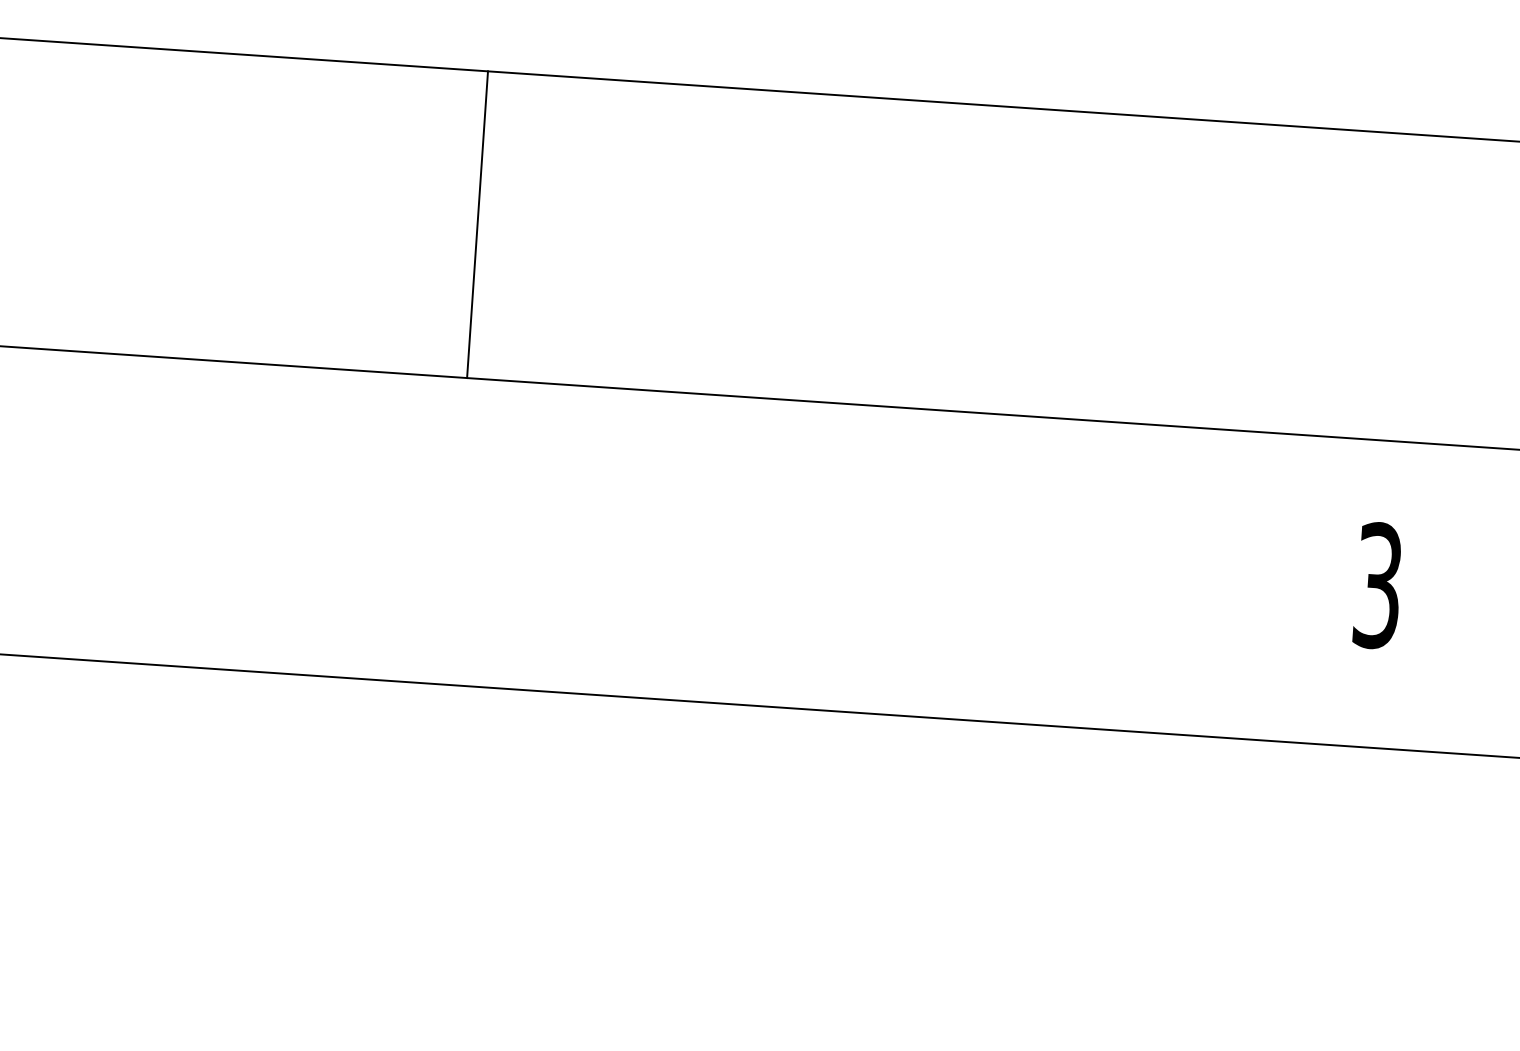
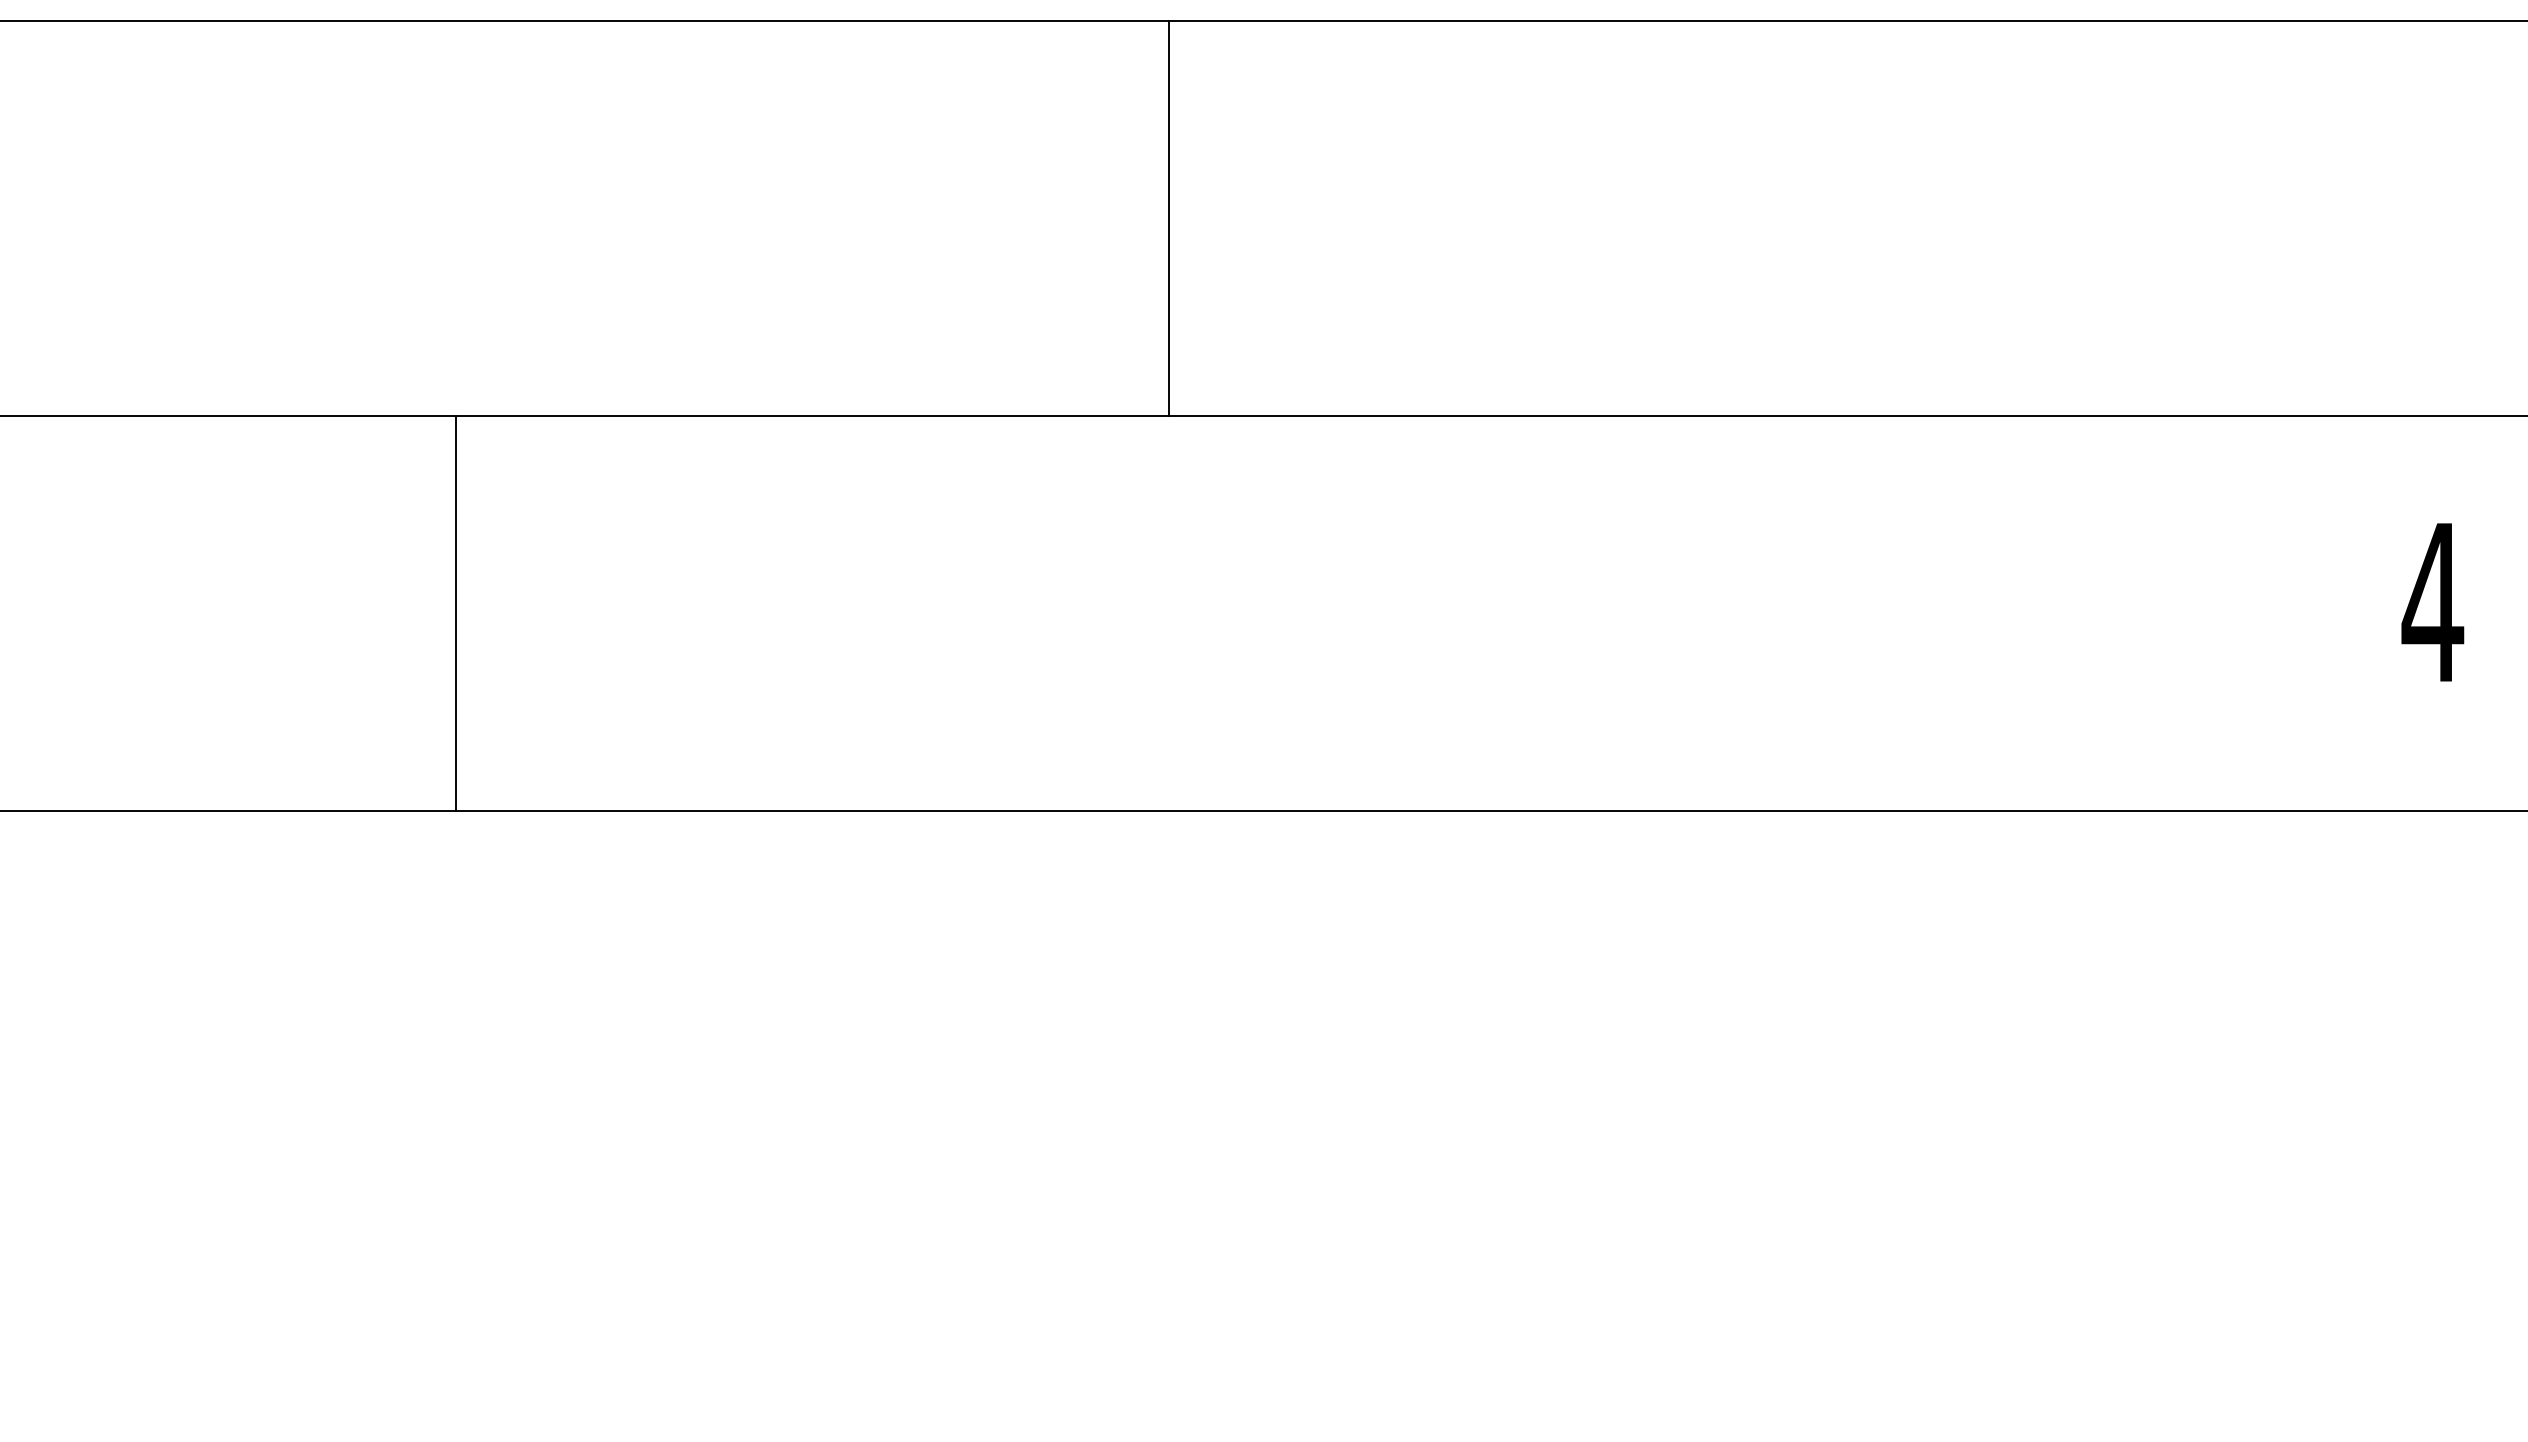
line: (477, 224) -> (1169, 217), moved
text: (1377, 585) -> (2432, 602), 3 -> 4

